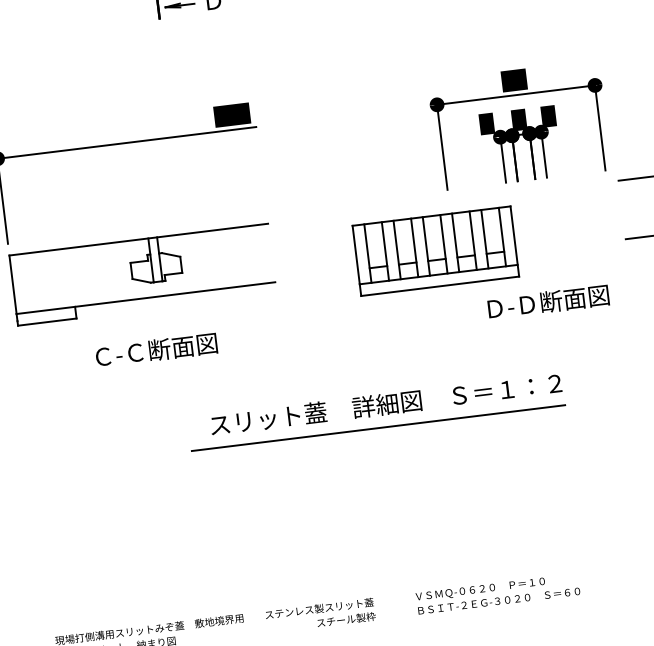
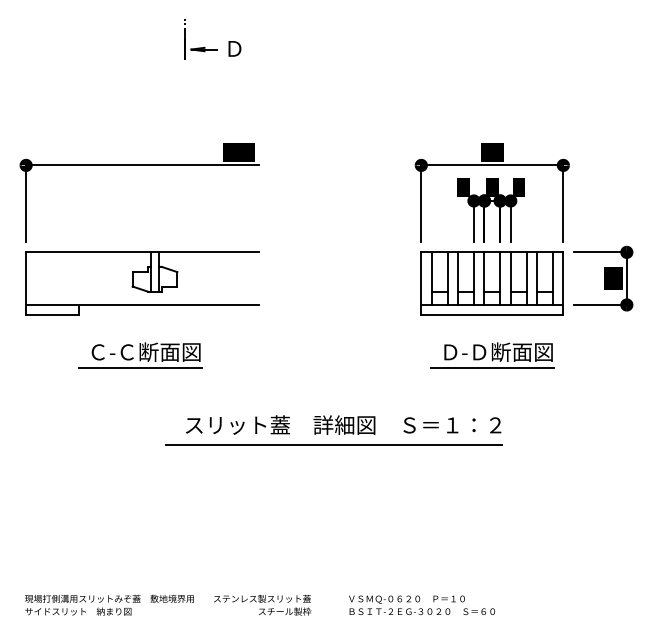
part: (434, 250) -> (491, 283), moved
line: (543, 320) -> (492, 368), added
line: (152, 369) -> (140, 368), added

